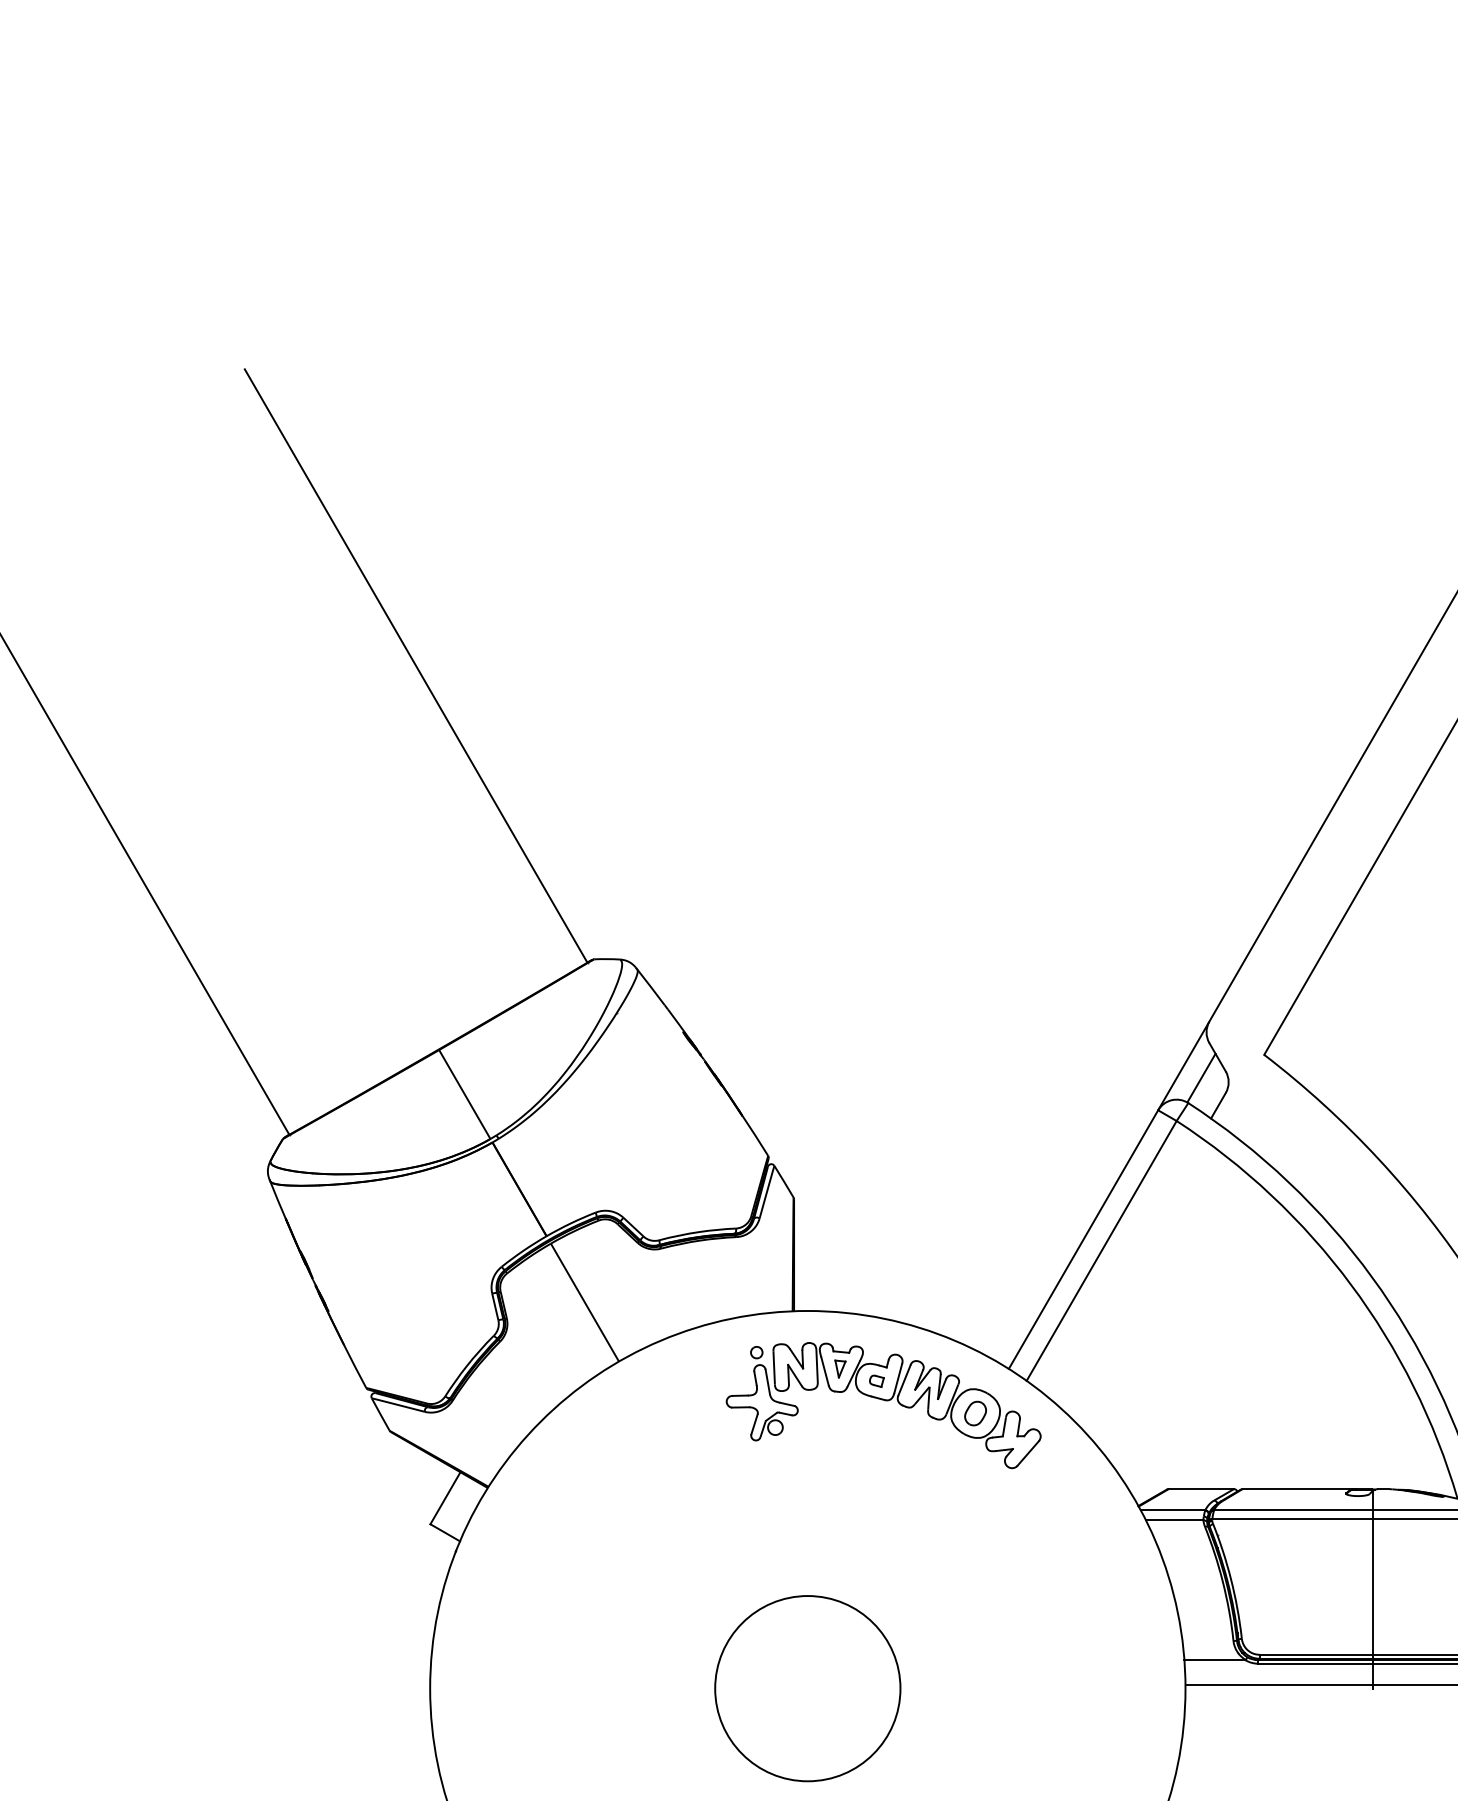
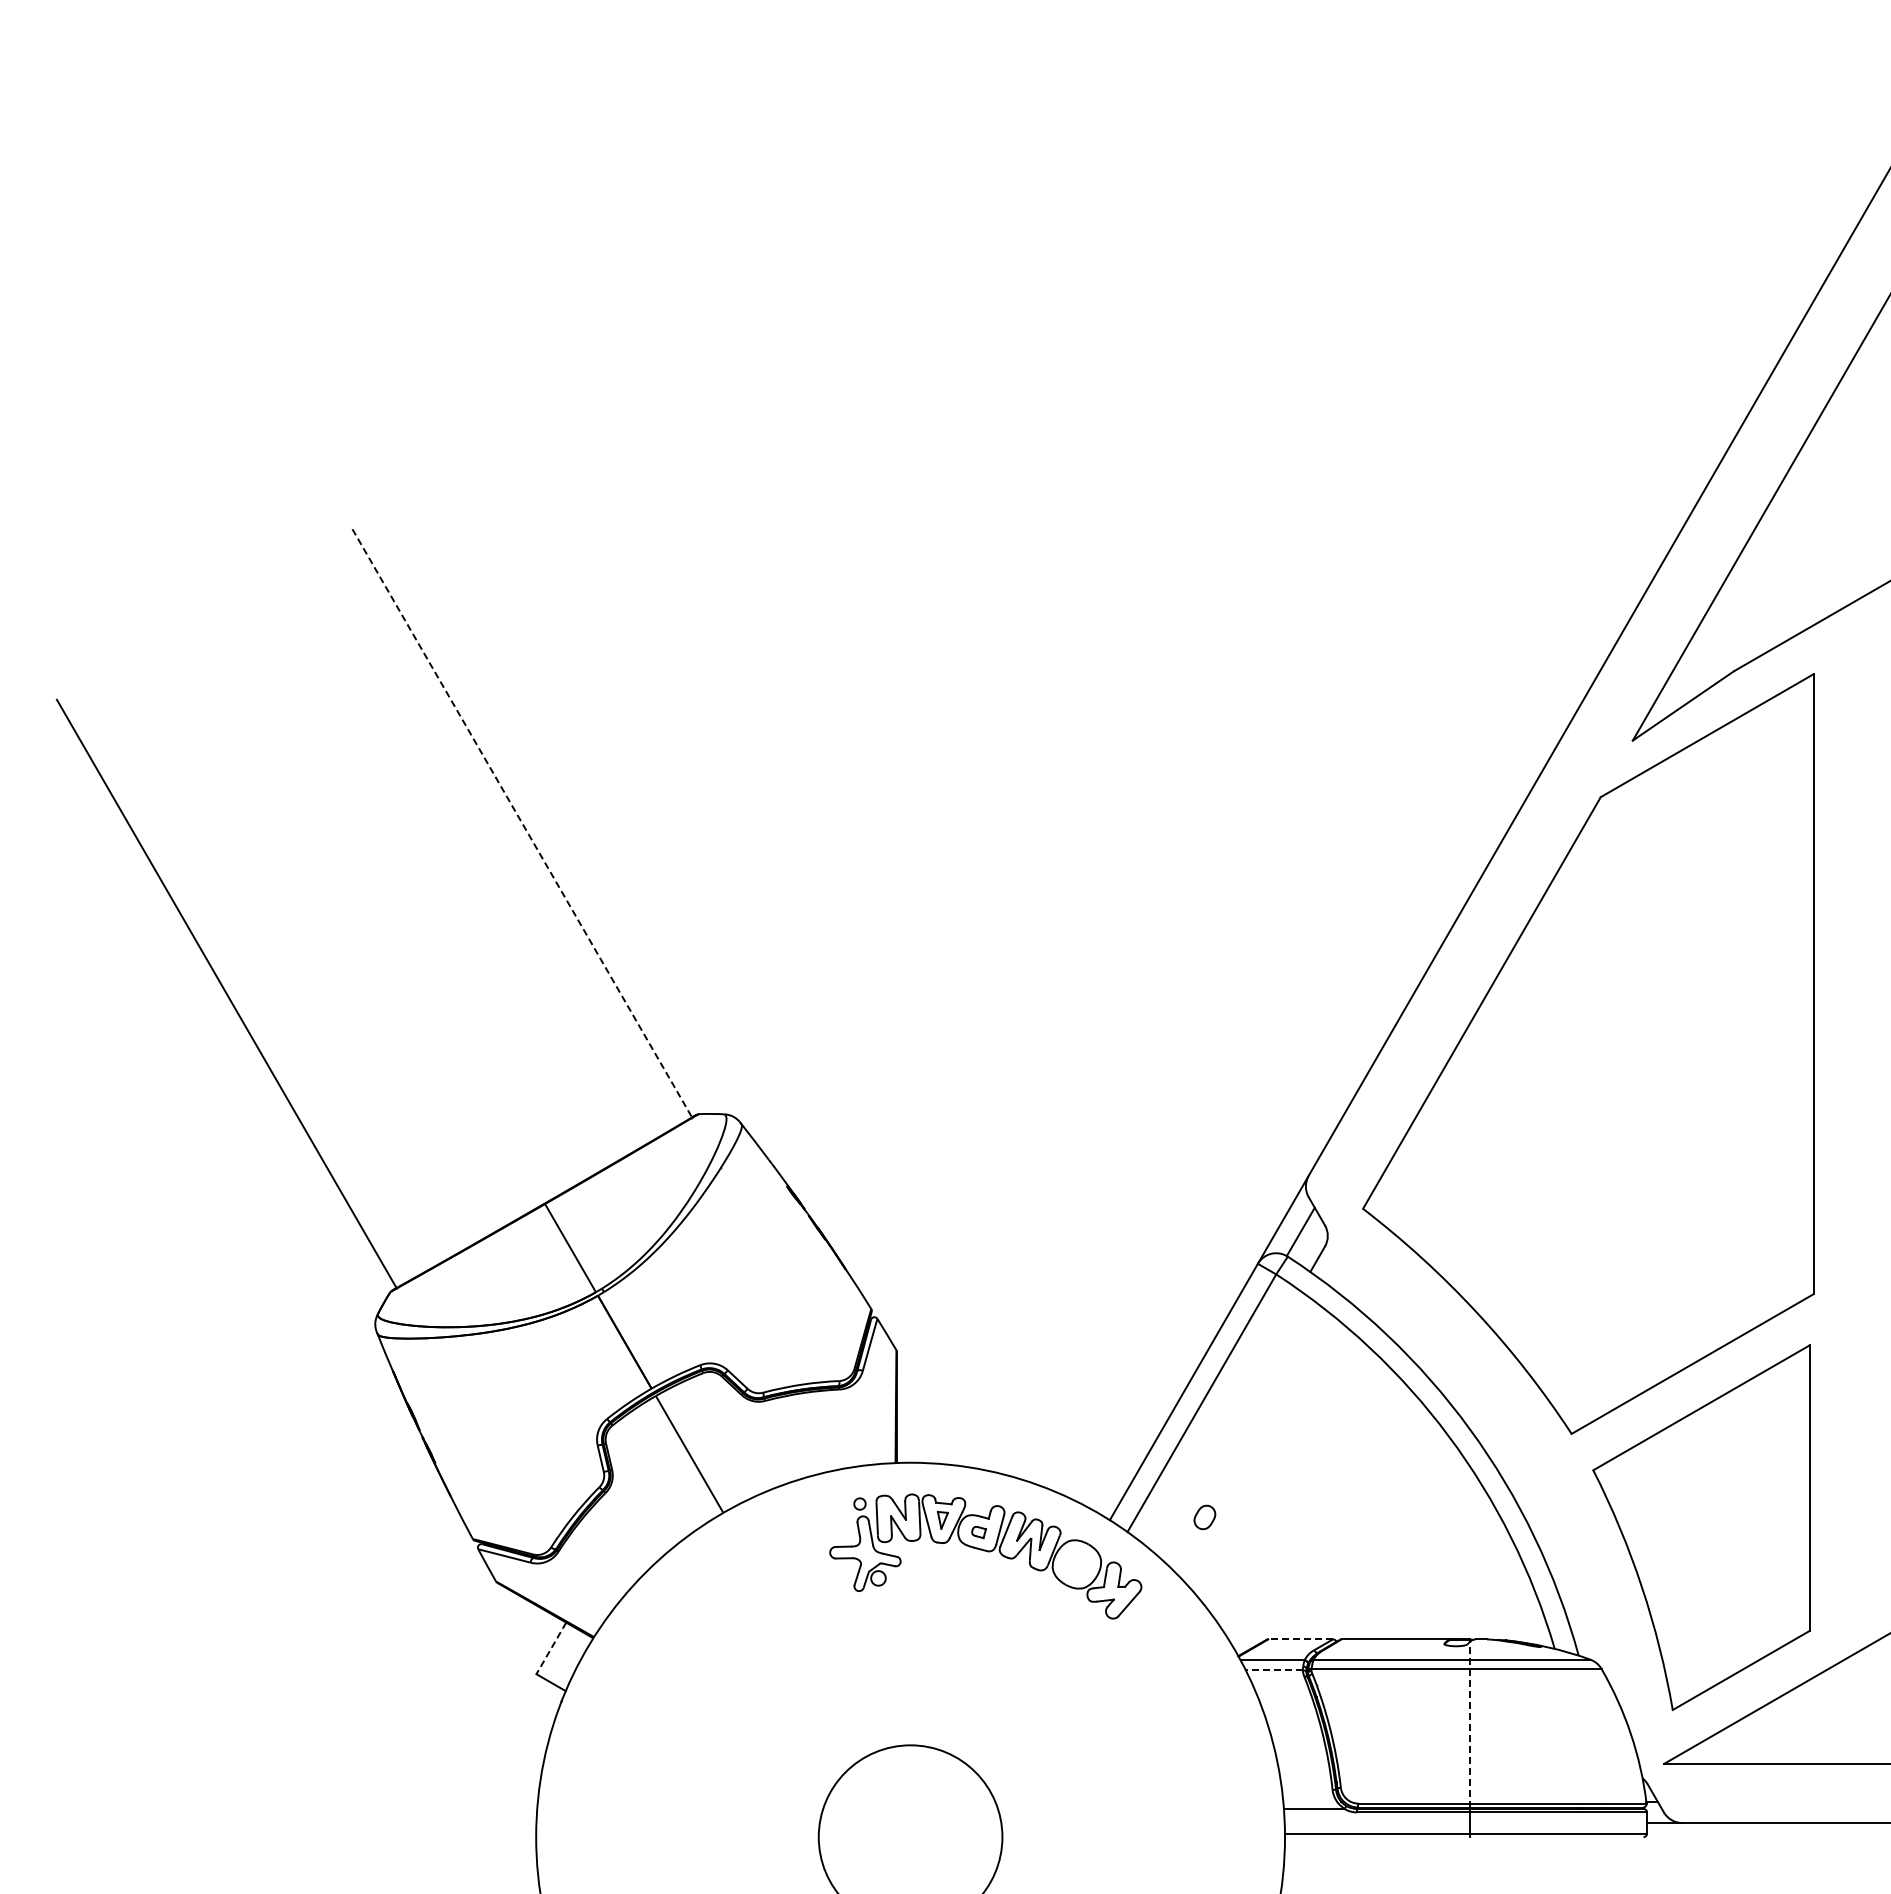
line: (416, 666) -> (522, 823), solid -> dashed
part: (975, 1413) -> (1204, 1517), moved
line: (1201, 1489) -> (1300, 1639), solid -> dashed
line: (445, 1498) -> (551, 1648), solid -> dashed
line: (1174, 1519) -> (1274, 1669), solid -> dashed
line: (1372, 1575) -> (1470, 1724), solid -> dashed

